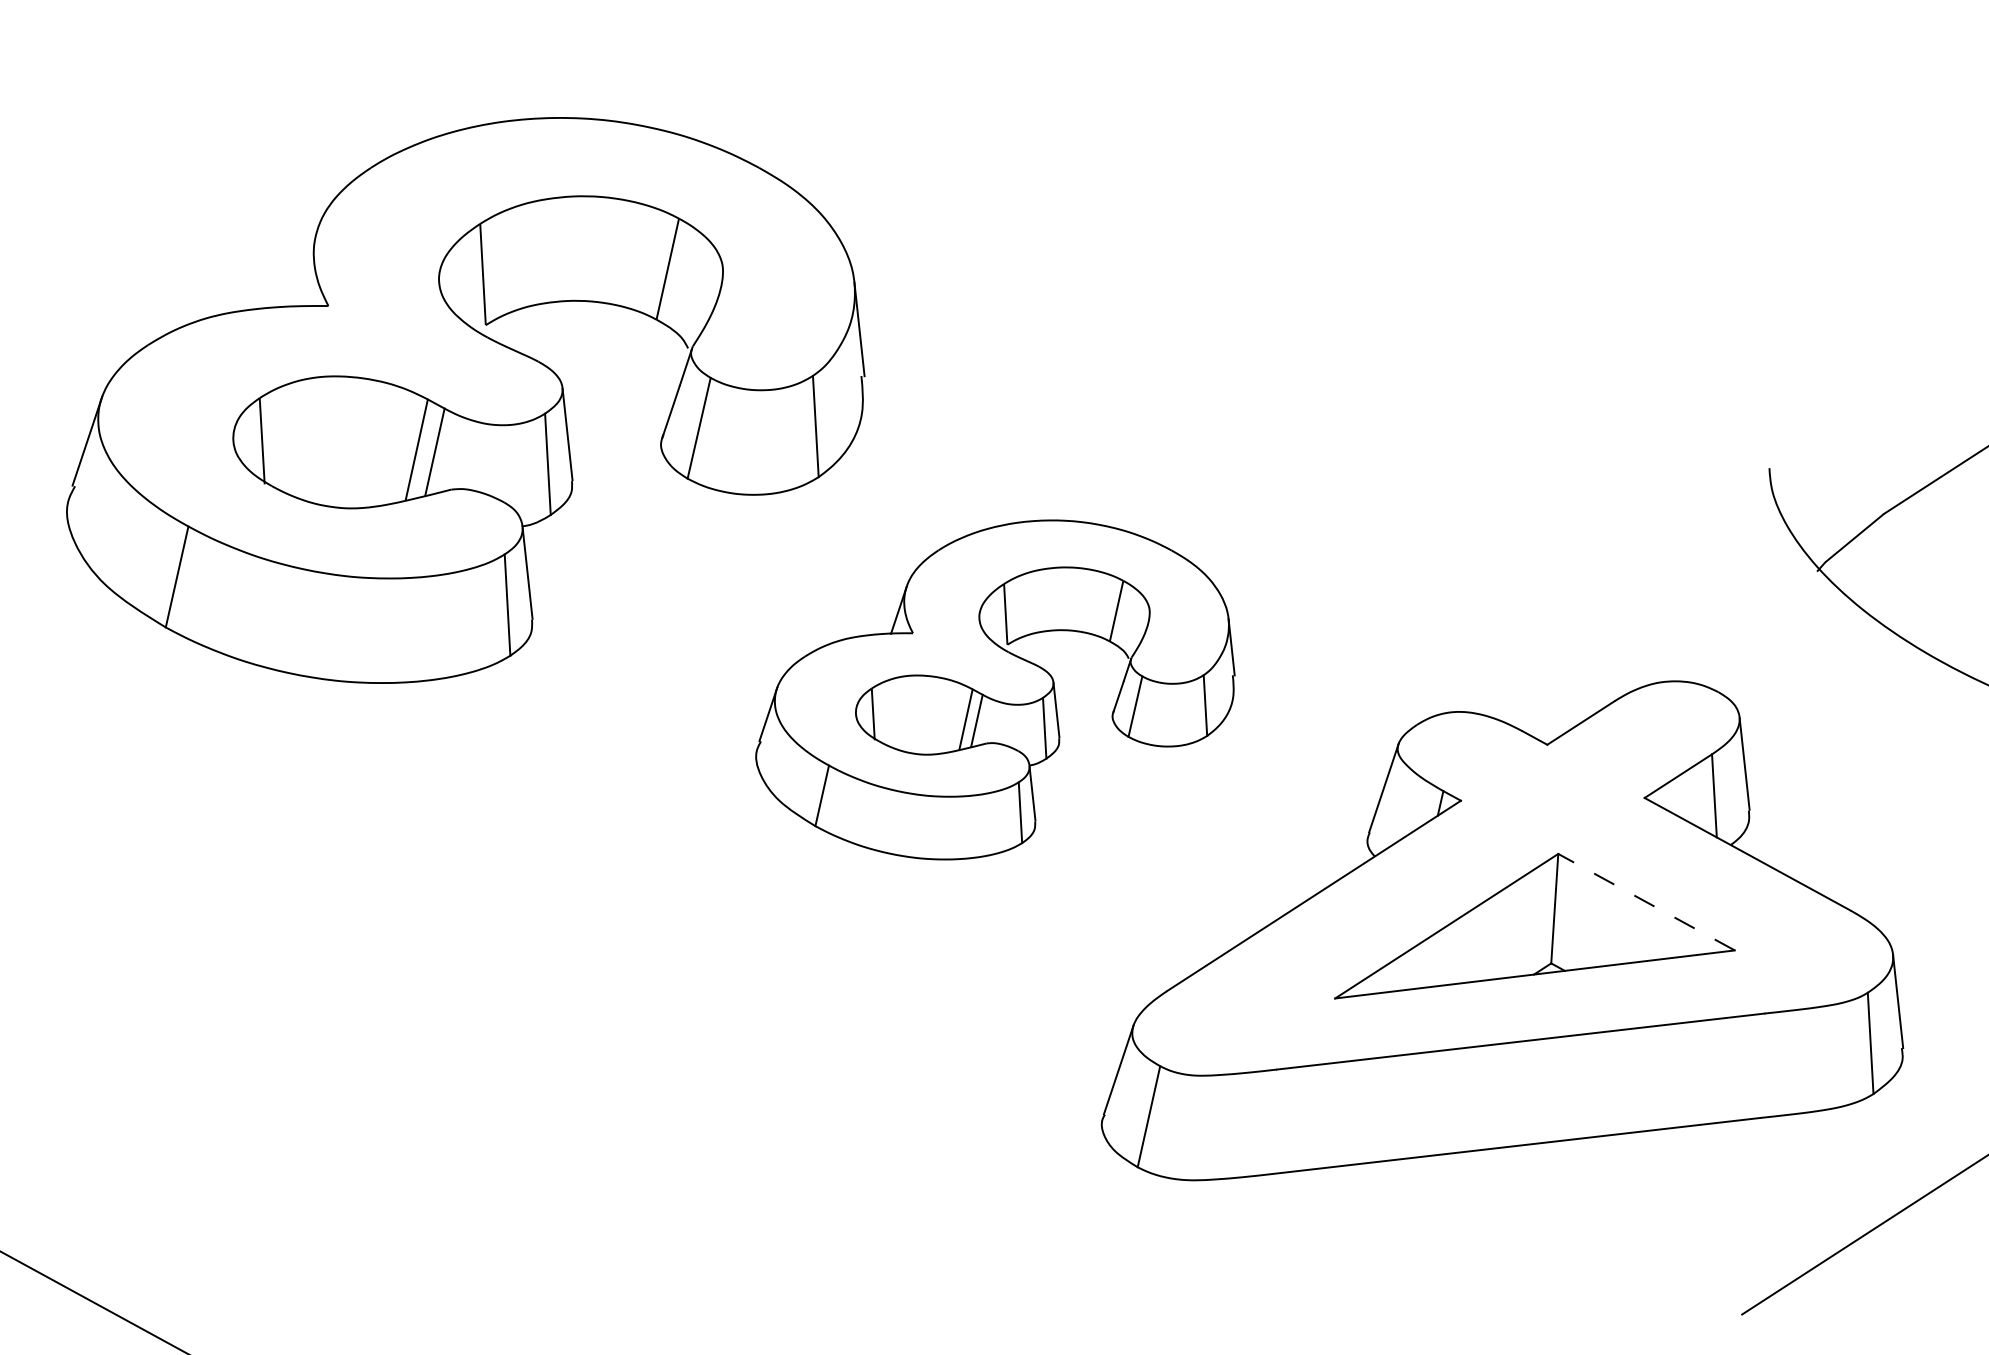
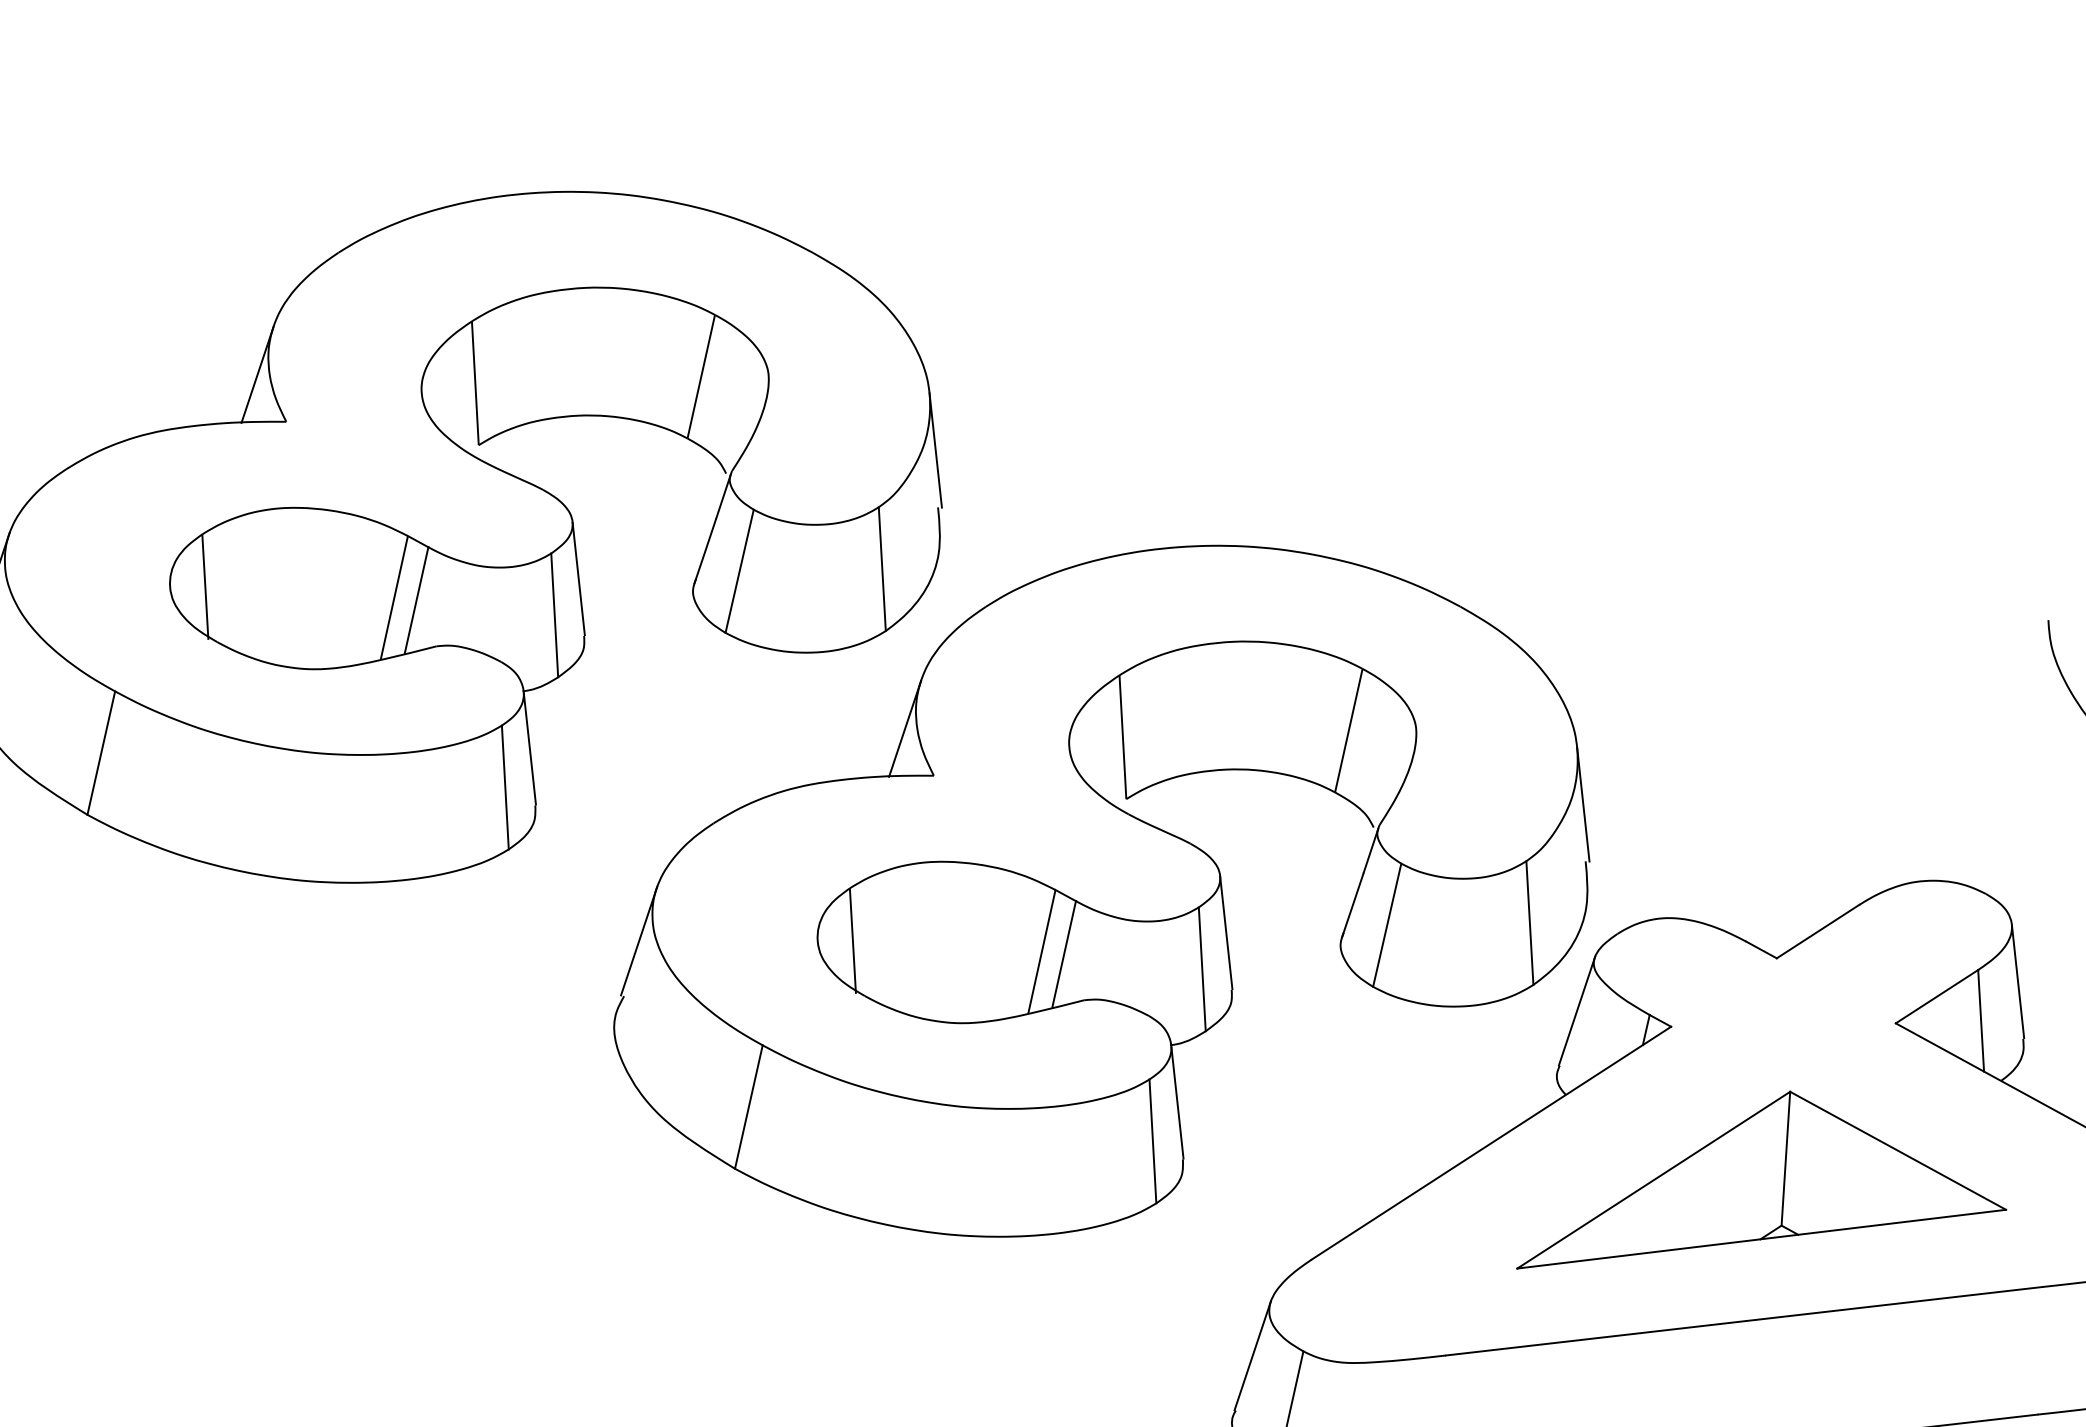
line: (304, 267) -> (257, 374), added
part: (995, 689) -> (1102, 890), size x1.67
line: (1646, 902) -> (1898, 1151), dashed -> solid

